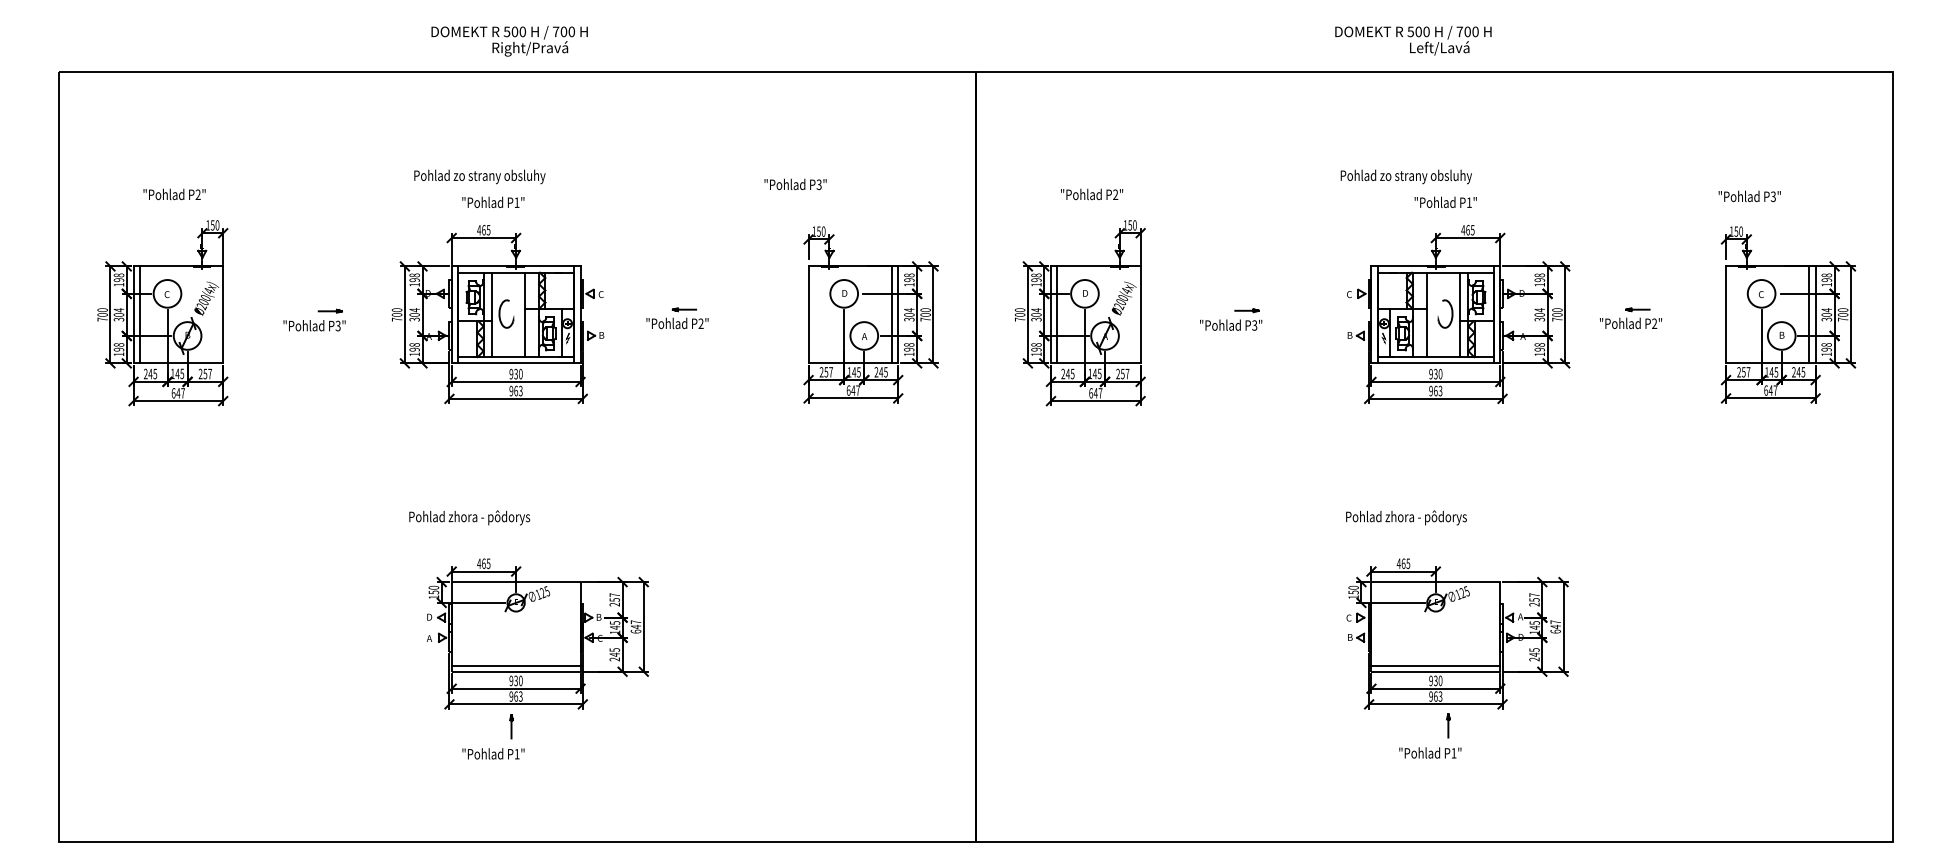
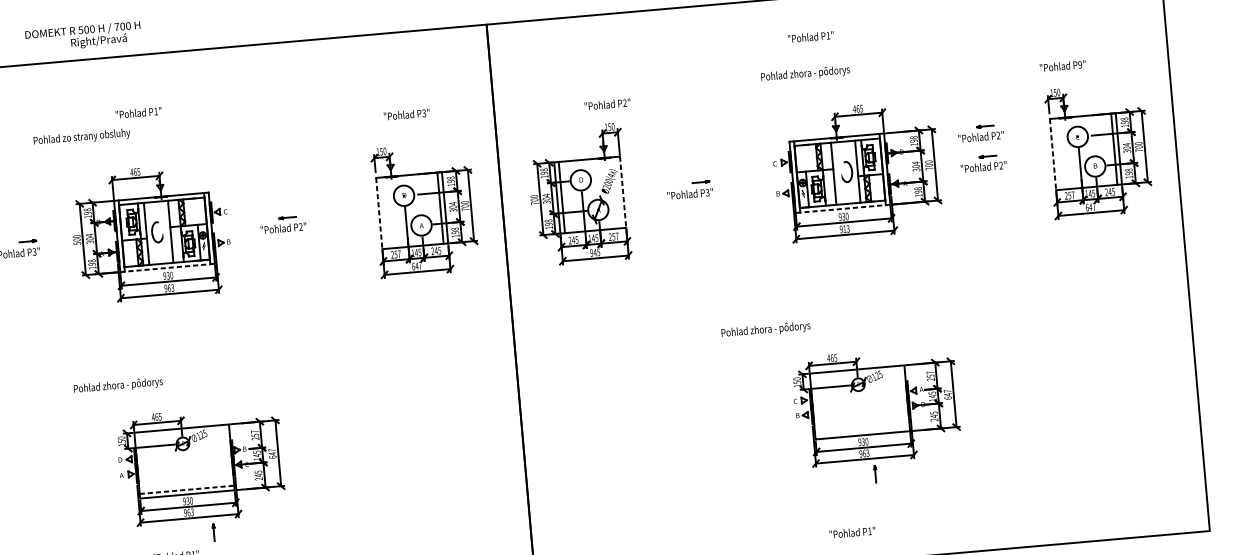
text: (509, 41) -> (83, 37), moved
text: (479, 176) -> (81, 137), moved
text: (1428, 176) -> (825, 72), Pohlad zo strany obsluhy -> Pohlad zhora - pôdorys
text: (795, 184) -> (406, 114), moved
text: (1092, 194) -> (607, 104), moved
text: (1772, 196) -> (1079, 64), P3" -> P9"
text: (493, 201) -> (138, 112), moved
text: (1445, 201) -> (810, 36), moved
part: (1631, 276) -> (981, 132), added
line: (808, 315) -> (379, 214), solid -> dashed
line: (1140, 315) -> (623, 192), solid -> dashed
line: (1726, 315) -> (1053, 155), solid -> dashed
text: (397, 319) -> (77, 243), 700 -> 500
line: (516, 363) -> (167, 268), solid -> dashed
line: (1435, 363) -> (842, 208), solid -> dashed
text: (1435, 390) -> (844, 228), 963 -> 913
text: (1095, 393) -> (595, 252), 647 -> 945
text: (469, 517) -> (118, 385), moved
text: (1406, 517) -> (766, 329), moved
line: (516, 665) -> (187, 489), solid -> dashed
line: (1435, 665) -> (862, 430), removed
line: (511, 726) -> (213, 532), moved
text: (1430, 752) -> (852, 532), moved

